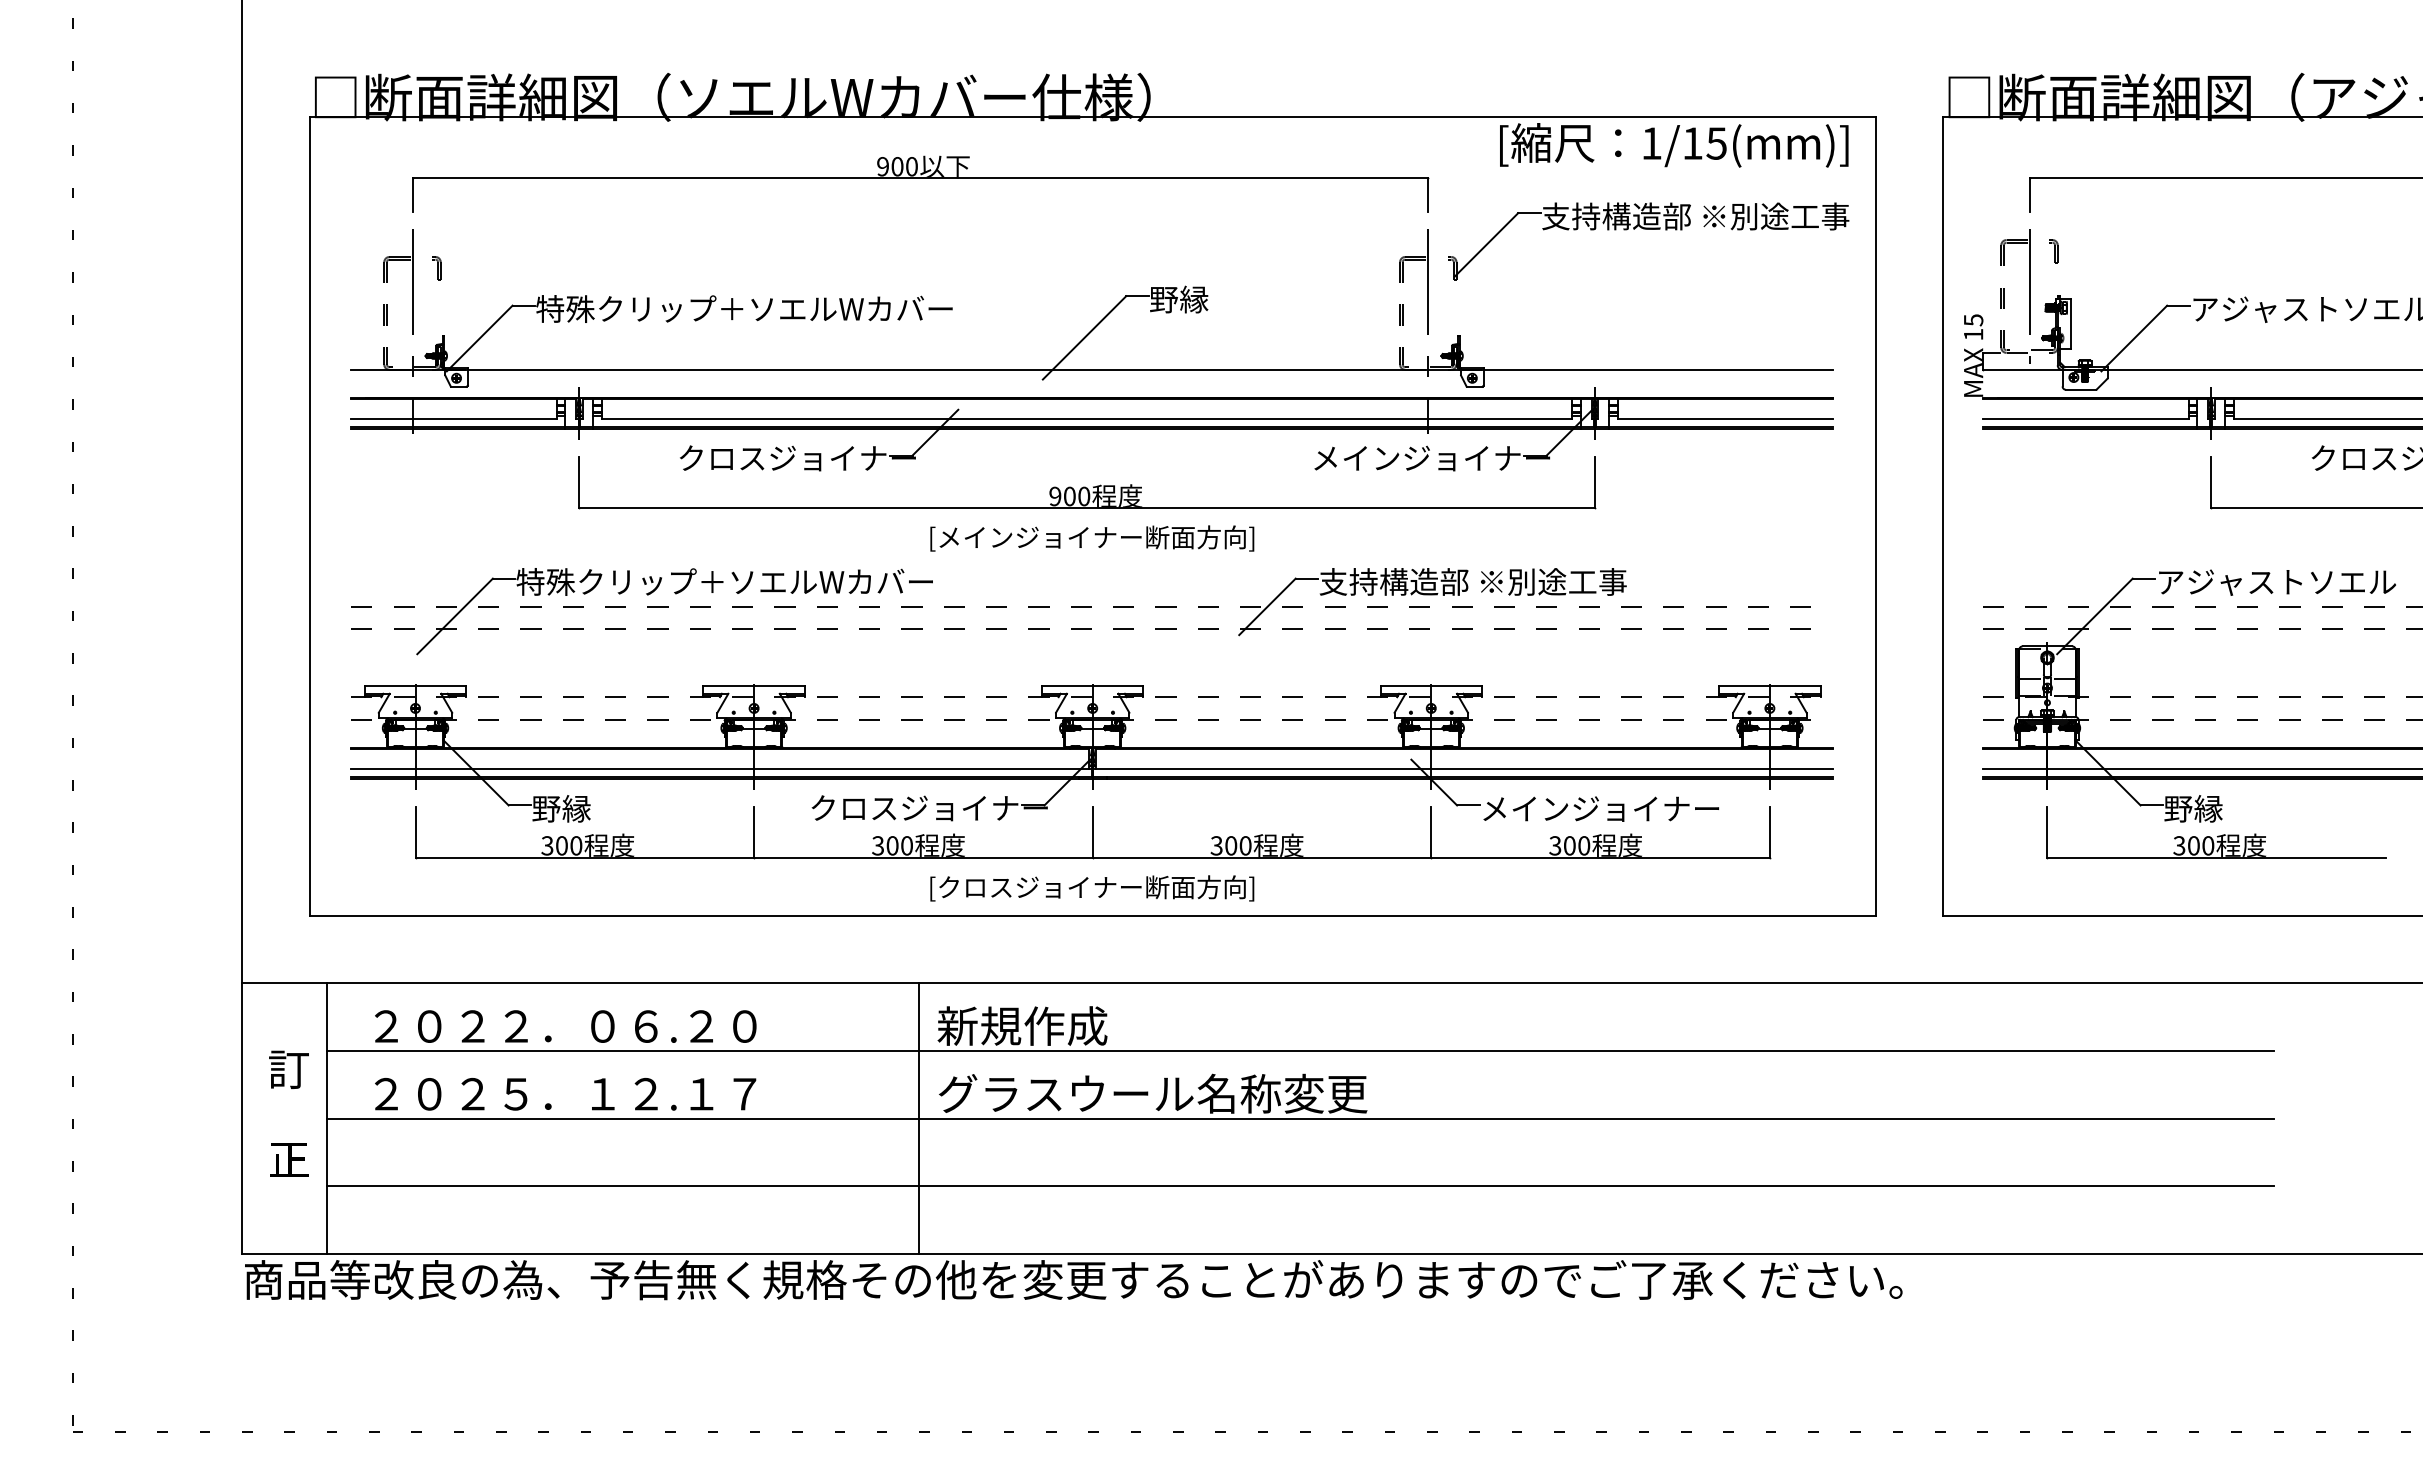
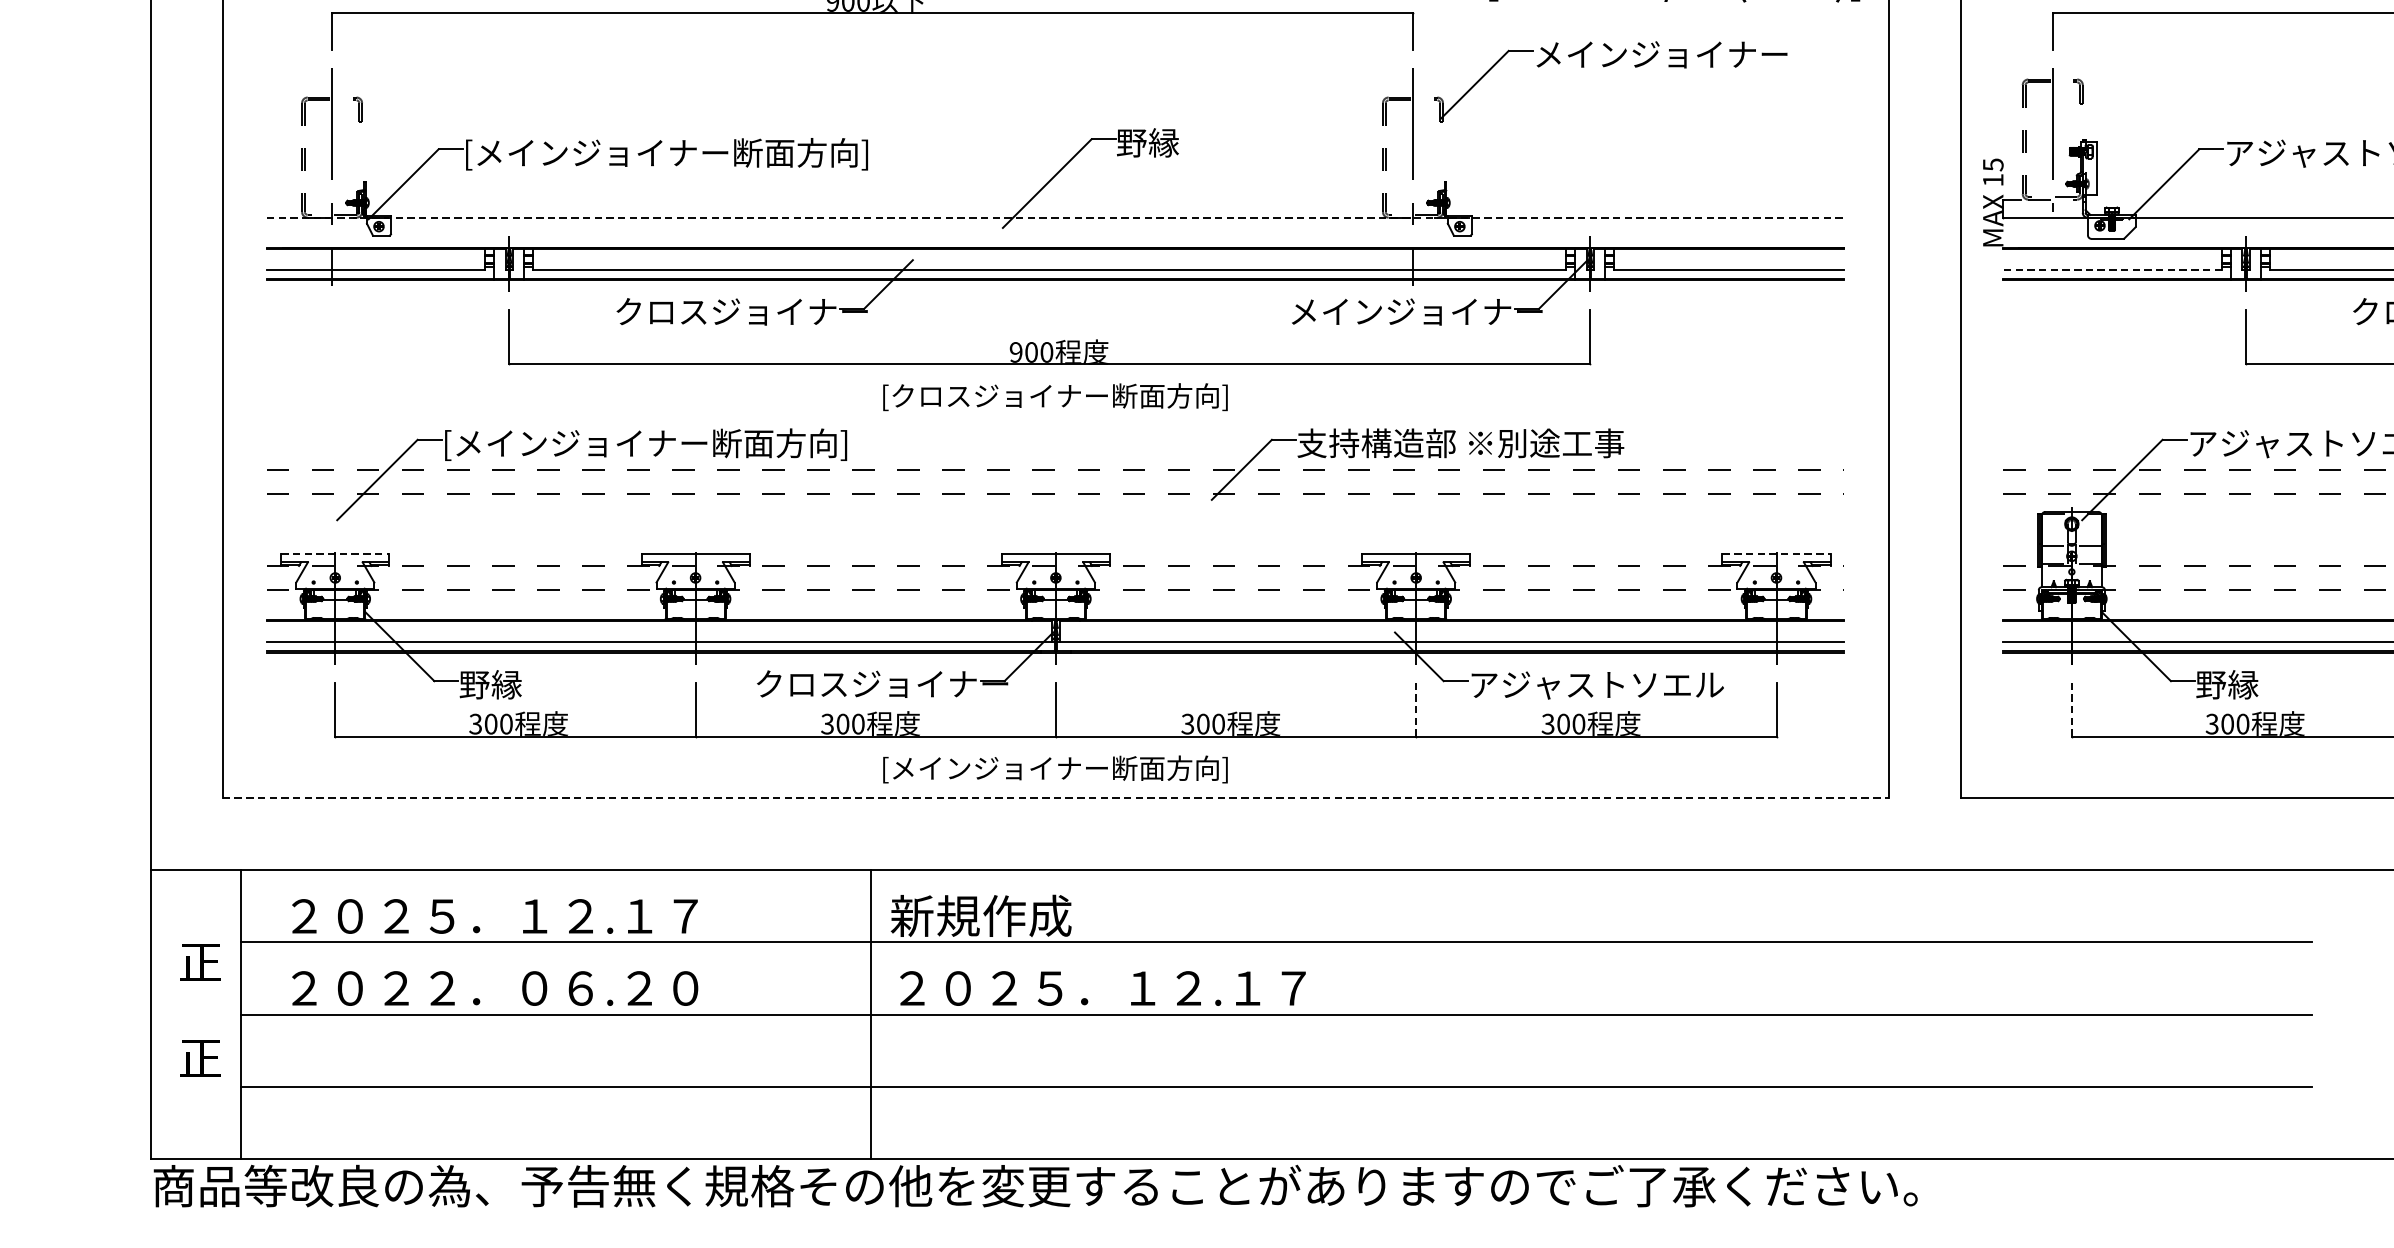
text: (1695, 216) -> (1697, 54), 支持構造部 ※別途工事 -> メインジョイナー
text: (744, 310) -> (685, 154), 特殊クリップ＋ソエルWカバー -> [メインジョイナー断面方向]
line: (1092, 369) -> (1055, 217), solid -> dashed
line: (2085, 418) -> (2112, 269), solid -> dashed
text: (975, 537) -> (931, 396), [メインジョイナー断面方向] -> [クロスジョイナー断面方向]
text: (724, 582) -> (664, 443), 特殊クリップ＋ソエルWカバー -> [メインジョイナー断面方向]
line: (415, 685) -> (335, 553), solid -> dashed
line: (1769, 685) -> (1776, 553), solid -> dashed
text: (1601, 809) -> (1597, 685), メインジョイナー -> アジャストソエル
line: (1431, 831) -> (1416, 708), solid -> dashed
line: (2047, 831) -> (2071, 708), solid -> dashed
text: (975, 887) -> (931, 768), [クロスジョイナー断面方向] -> [メインジョイナー断面方向]
line: (1092, 915) -> (1055, 798), solid -> dashed
text: (630, 1026) -> (564, 916), ２０２２．０６.２０ -> ２０２５．１２.１７
text: (288, 1069) -> (200, 962), 訂 -> 正
text: (630, 1093) -> (564, 987), ２０２５．１２.１７ -> ２０２２．０６.２０
text: (1152, 1093) -> (1119, 987), グラスウール名称変更 -> ２０２５．１２.１７

